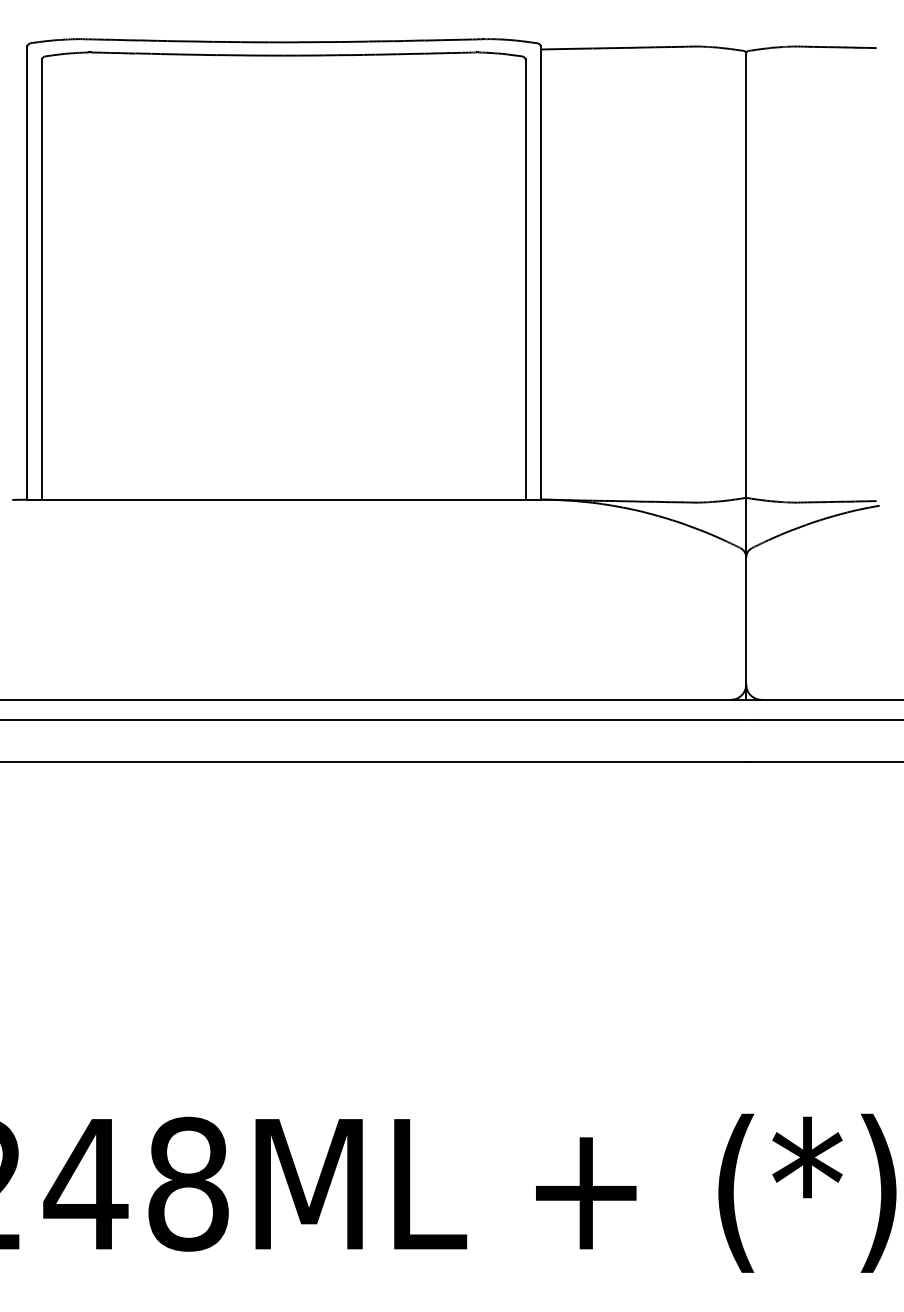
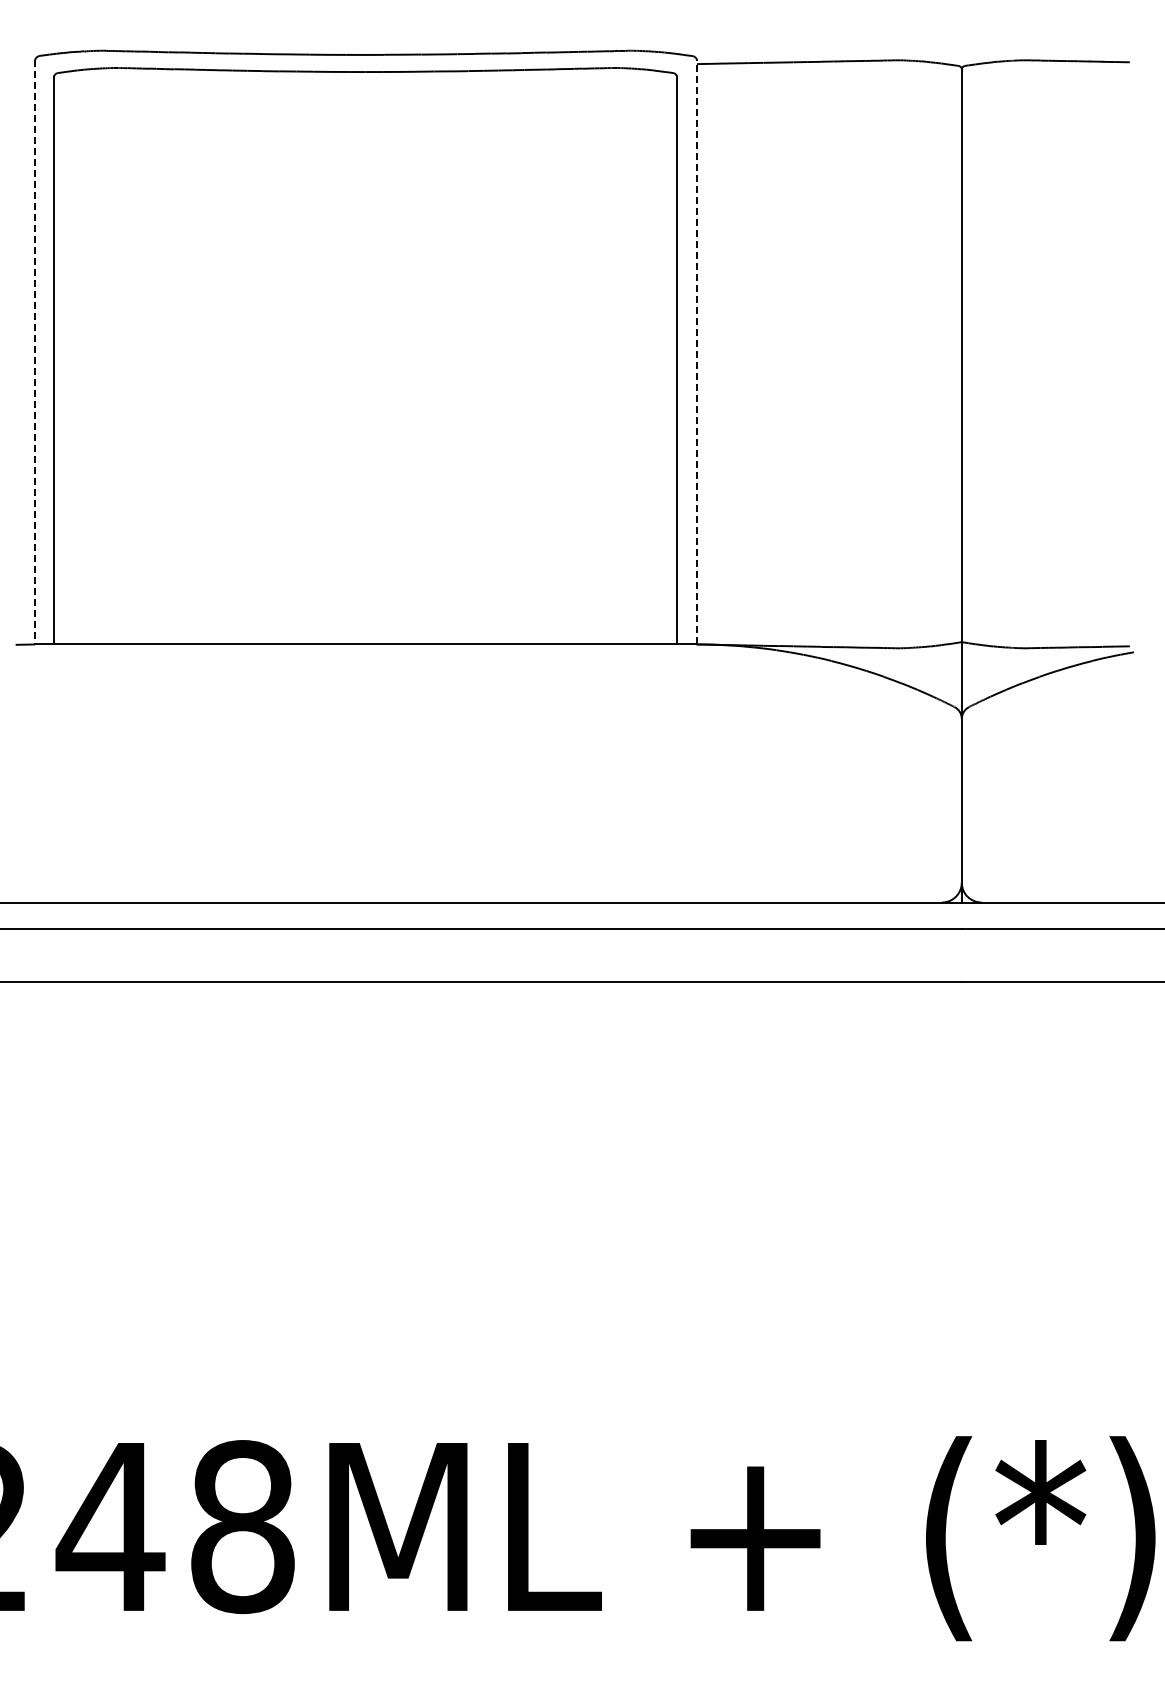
line: (541, 272) -> (697, 351), solid -> dashed
line: (27, 273) -> (35, 352), solid -> dashed

